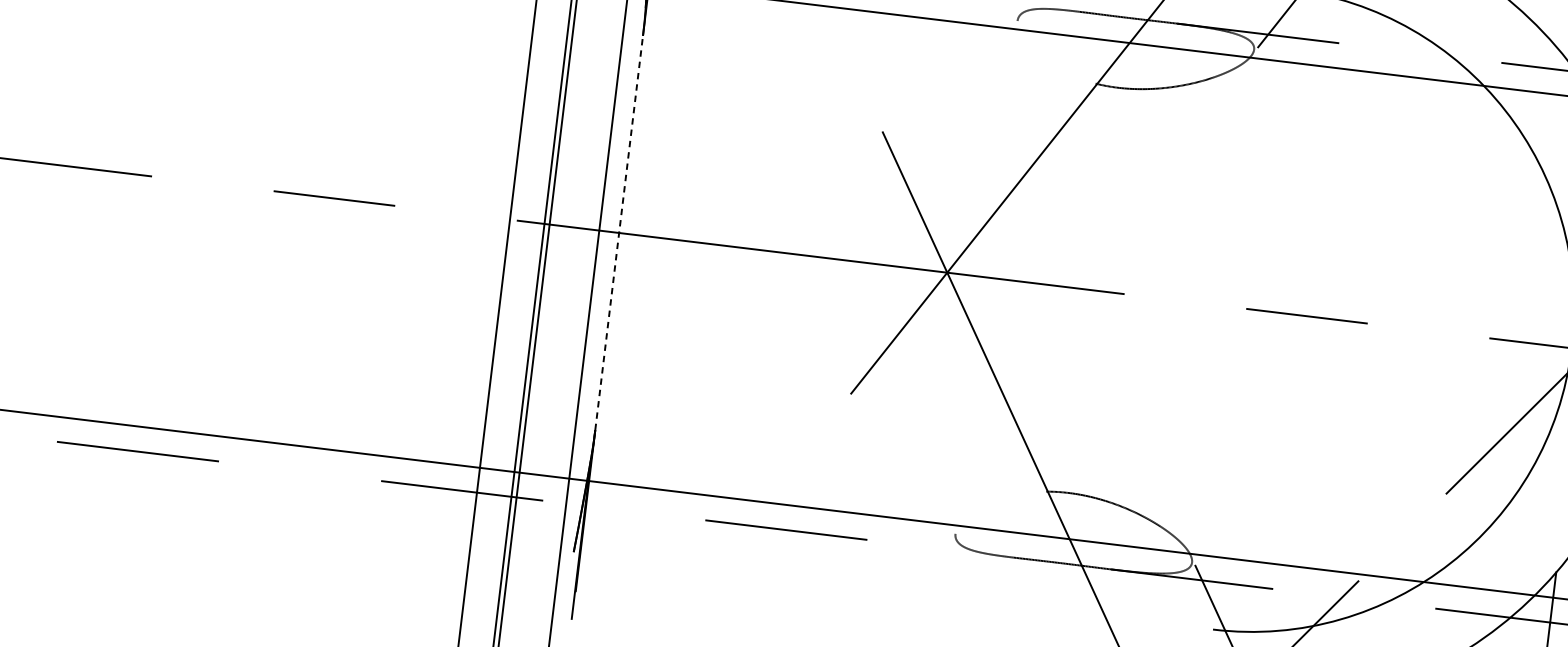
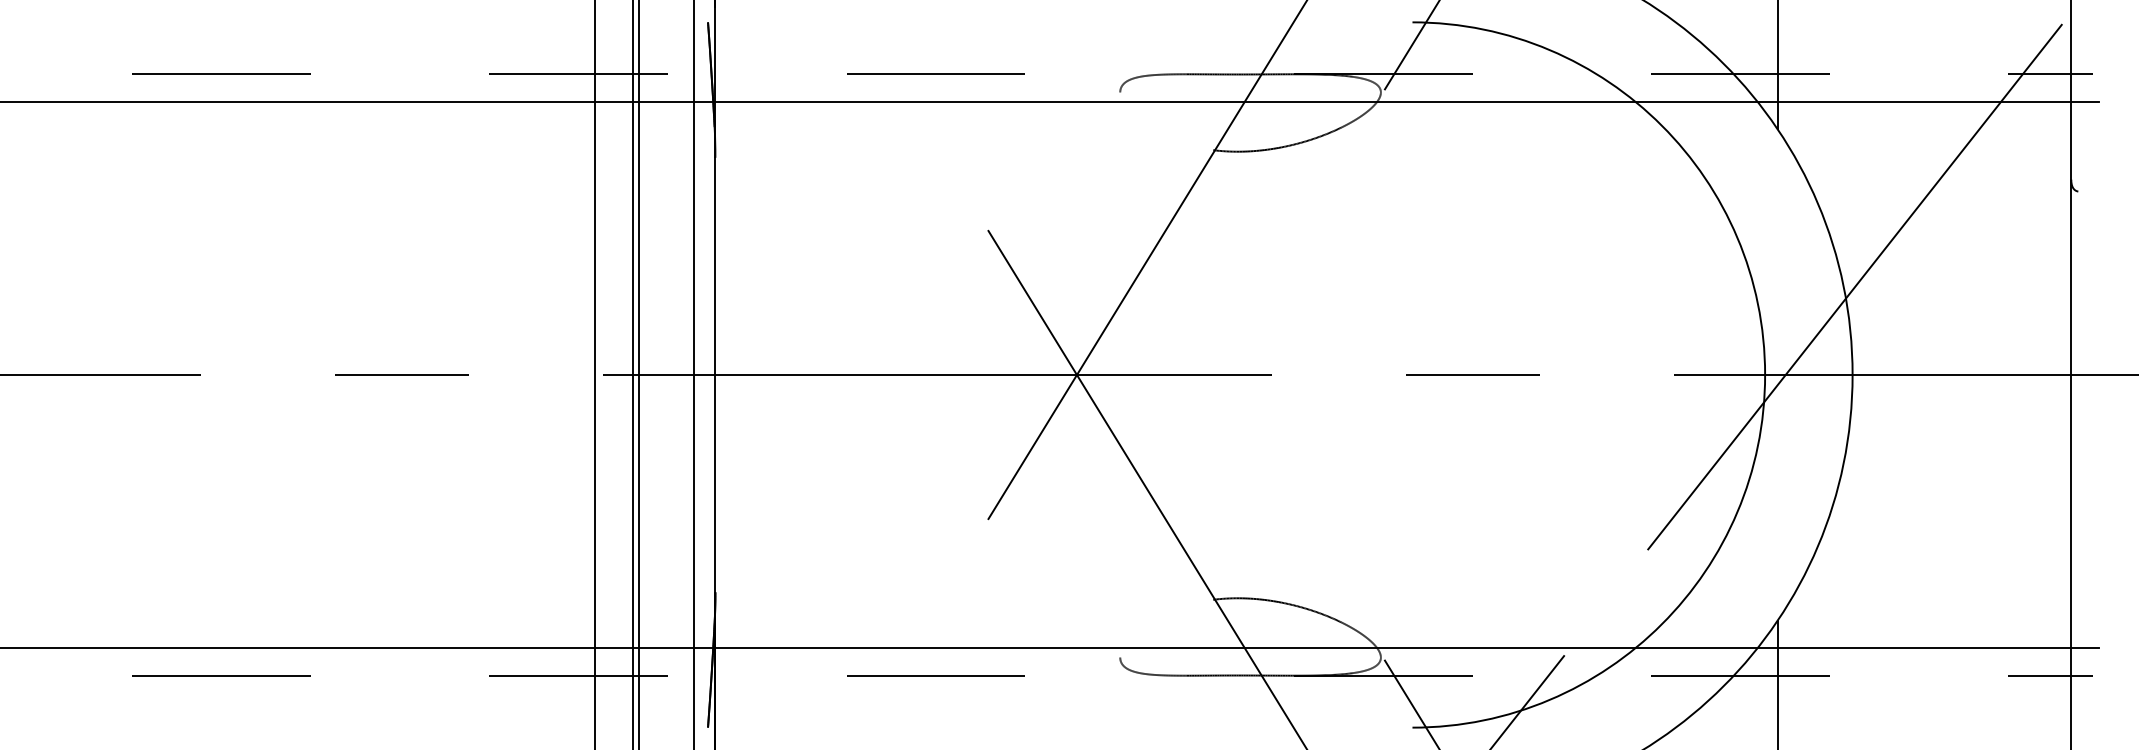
line: (619, 232) -> (715, 374), dashed -> solid

